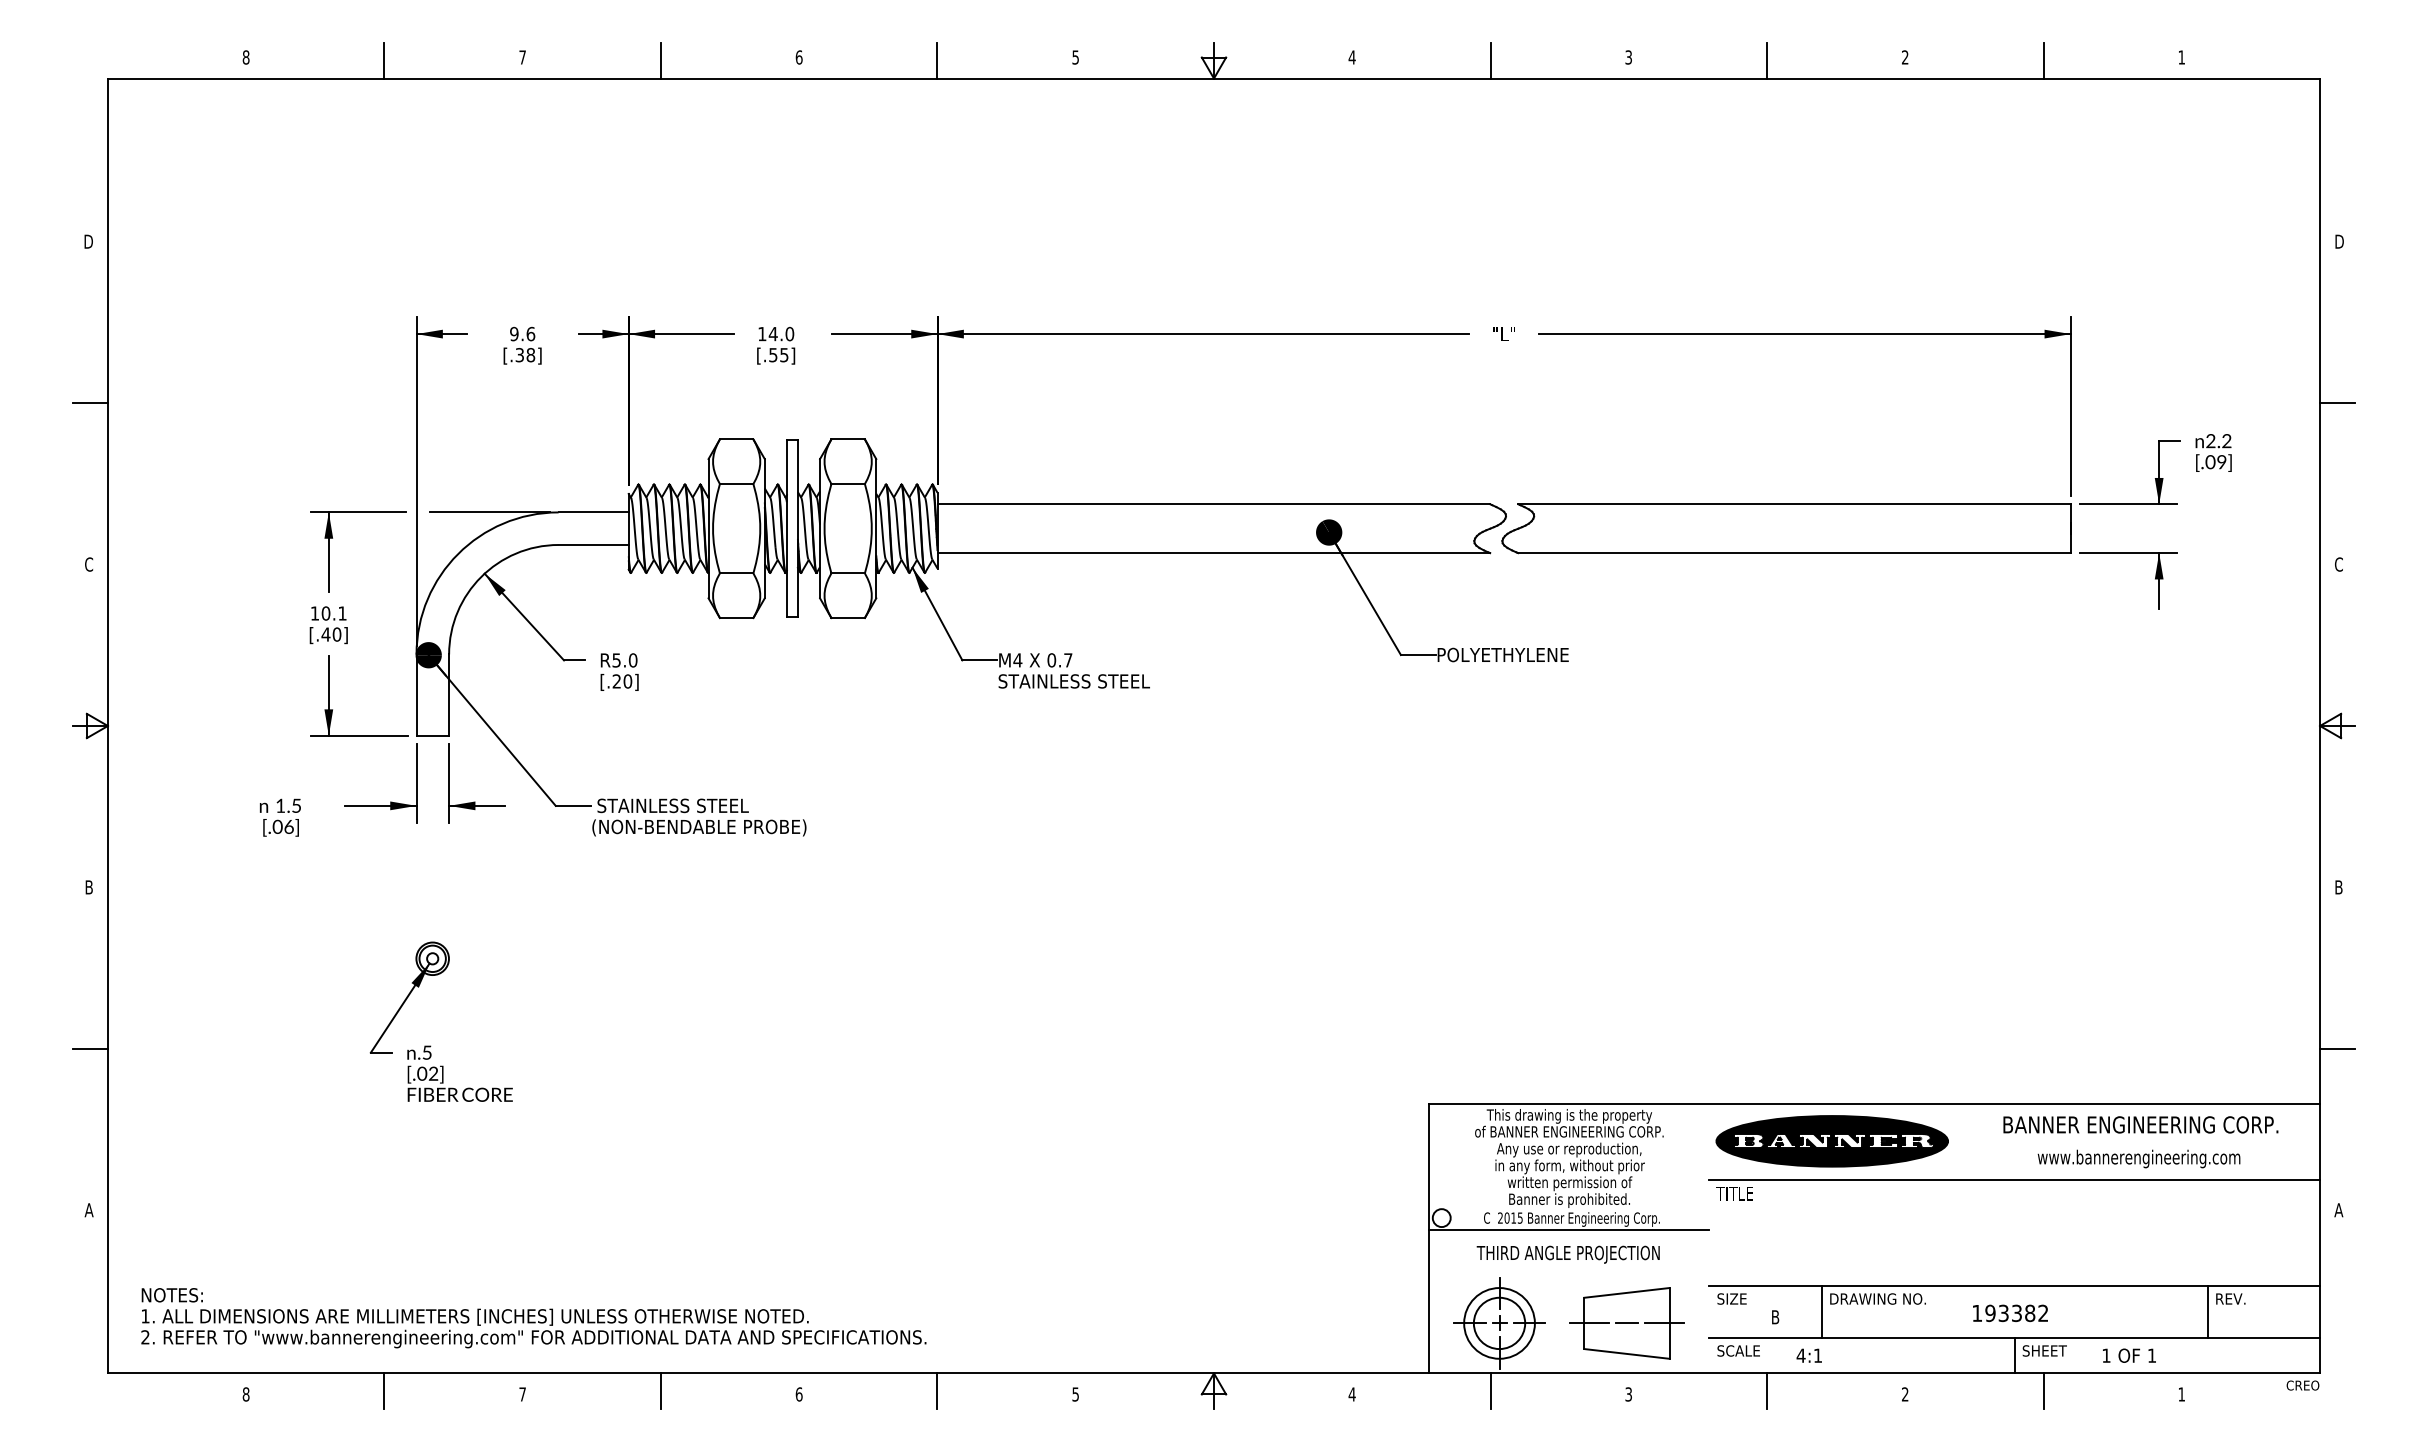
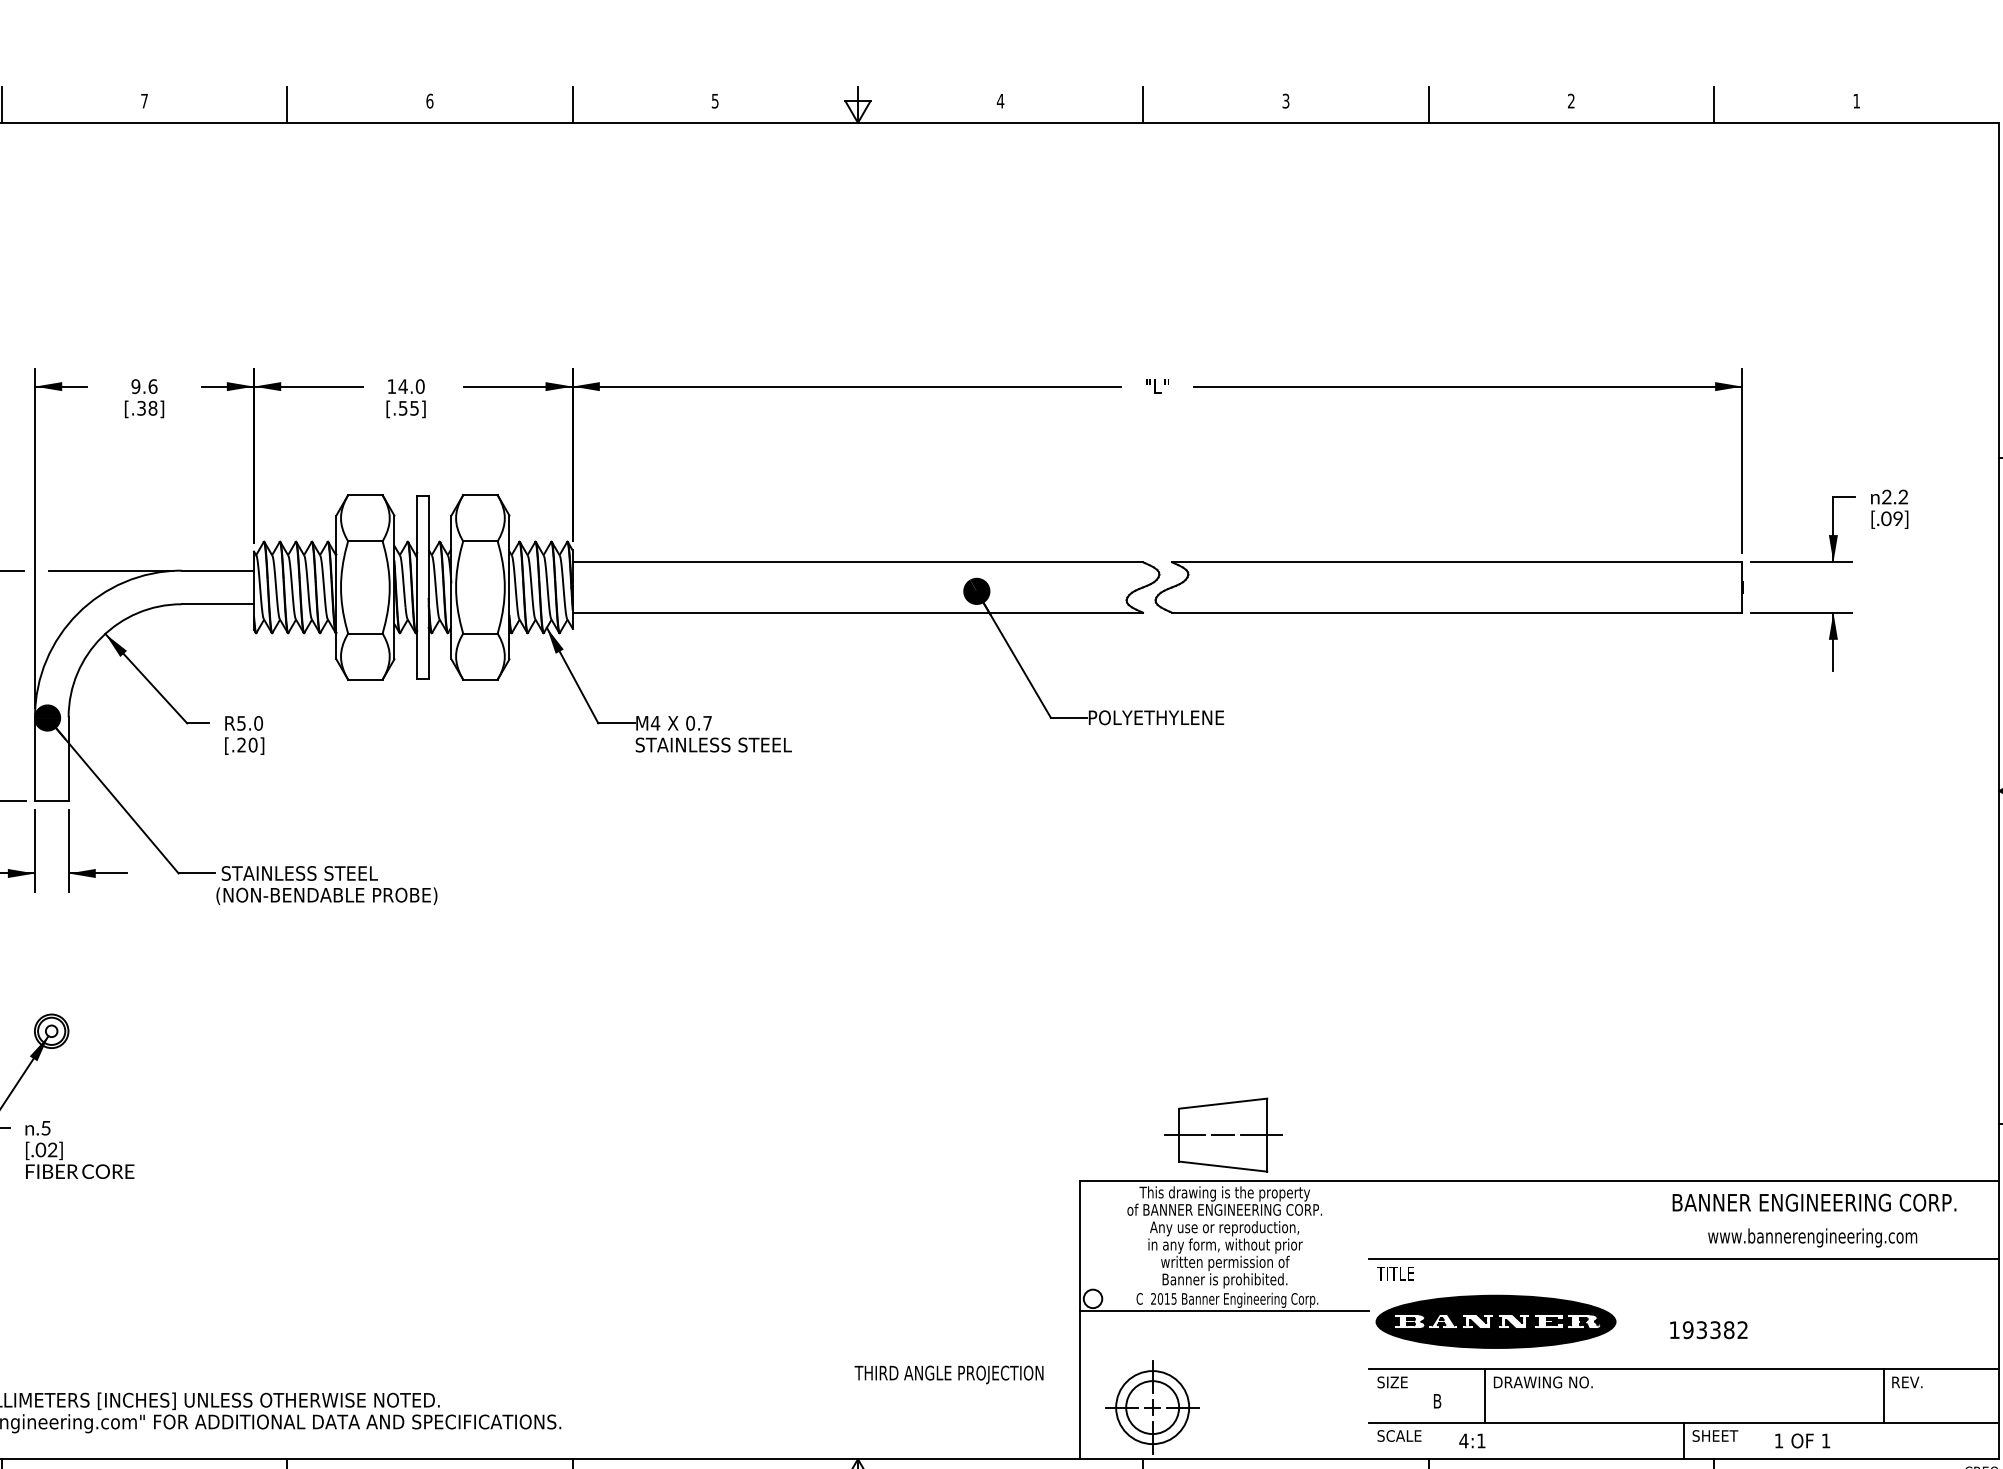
part: (1831, 1141) -> (1495, 1322), moved
text: (1567, 1254) -> (948, 1374), moved
text: (2010, 1313) -> (1708, 1330), moved
part: (1626, 1323) -> (1222, 1135), moved

